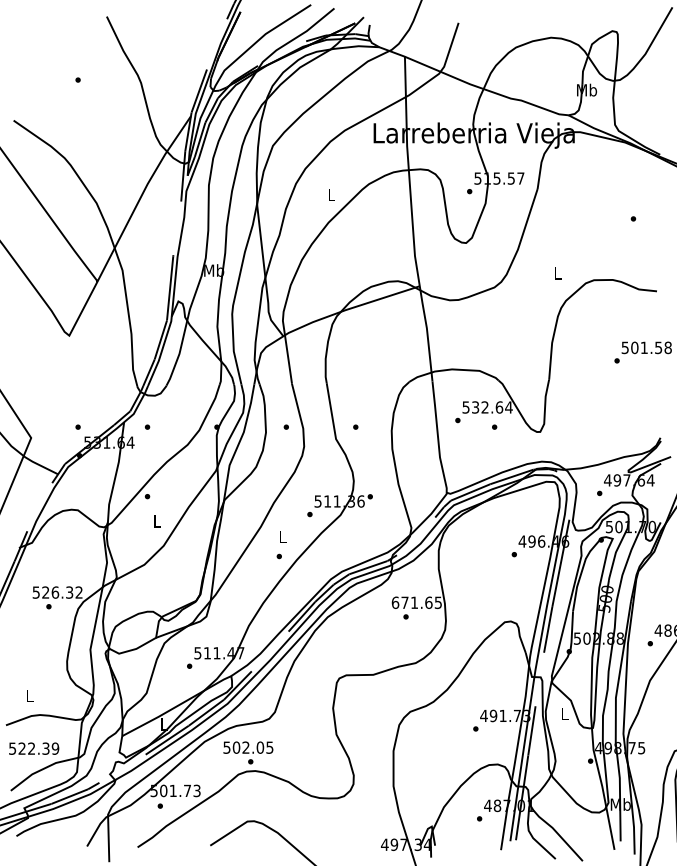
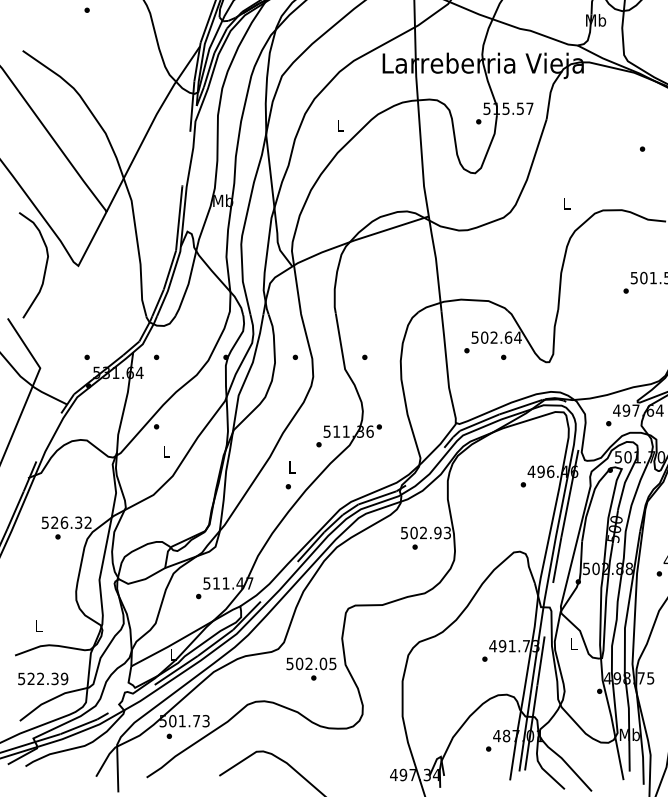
curve: (35, 338) -> (44, 268), added
text: (475, 407) -> (484, 337), 532.64 -> 502.64
text: (416, 602) -> (425, 532), 671.65 -> 502.93
text: (248, 752) -> (311, 668), moved

